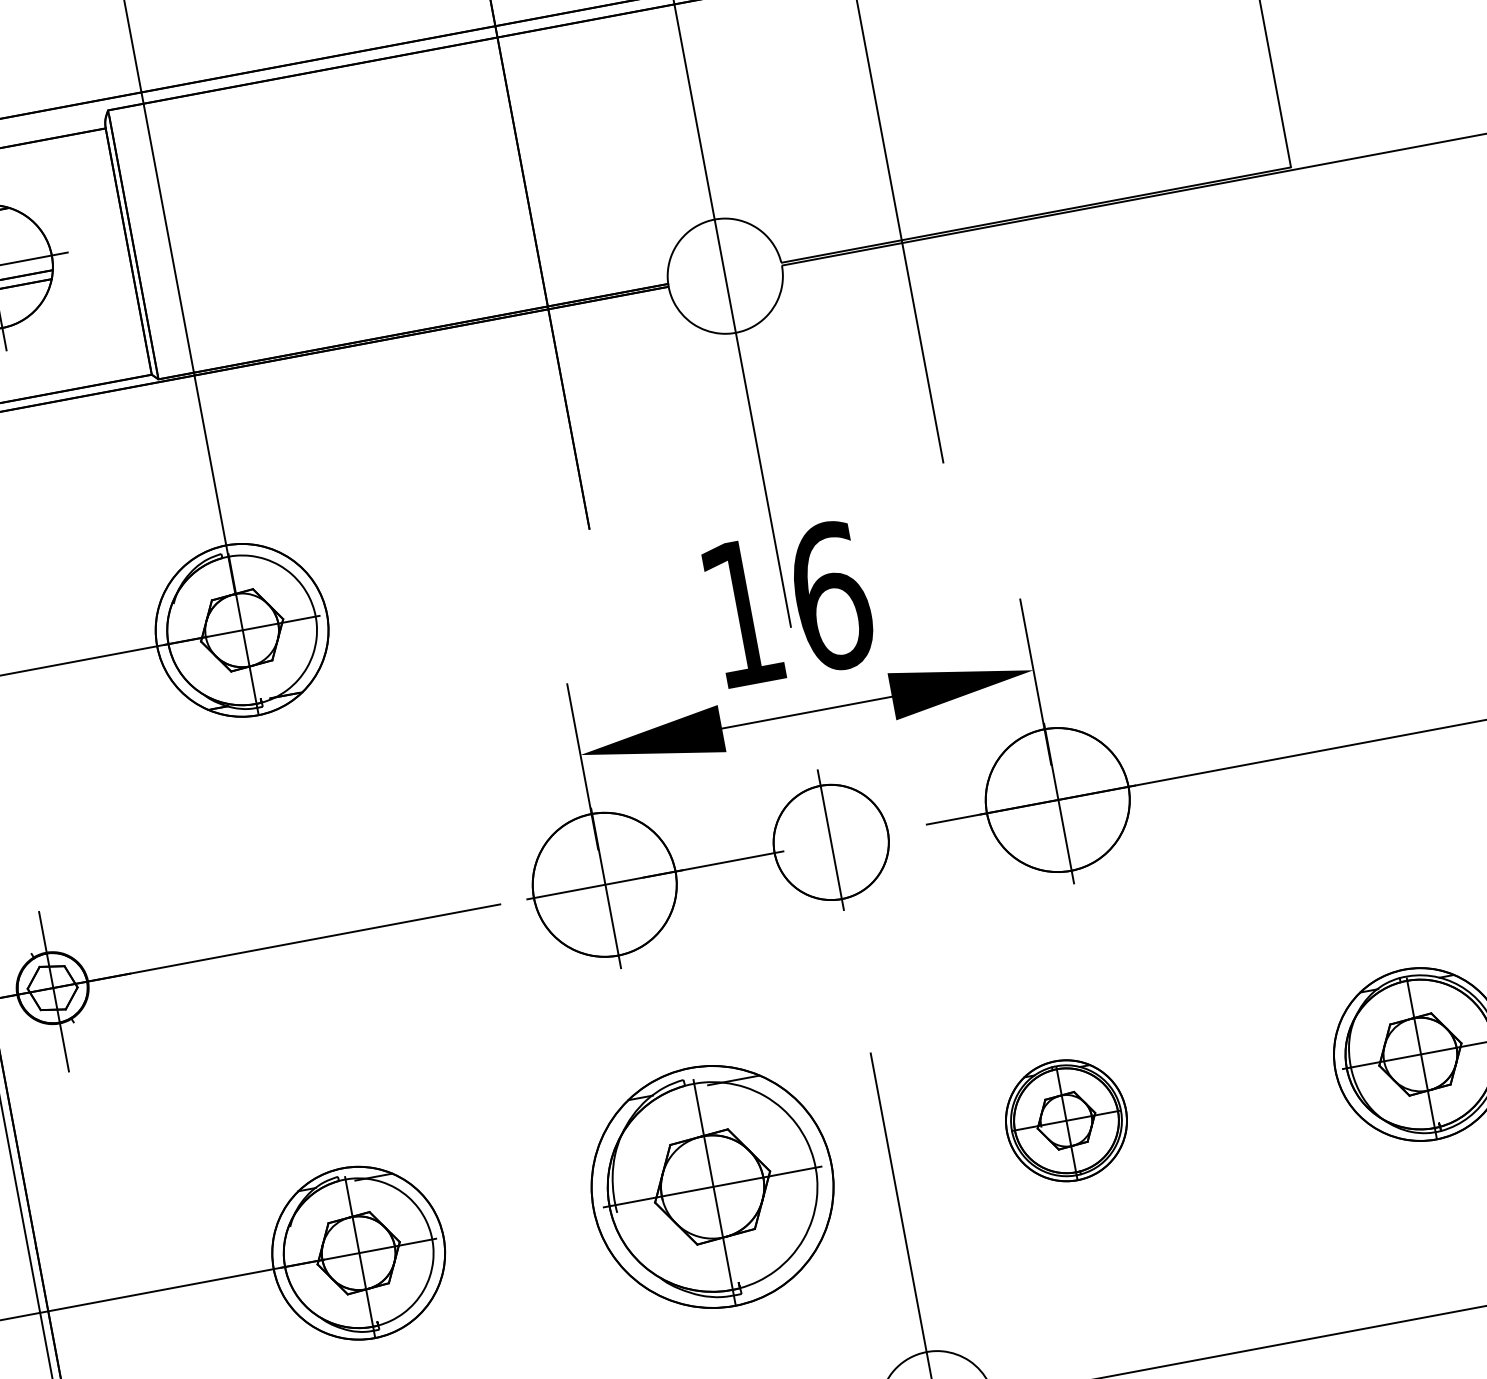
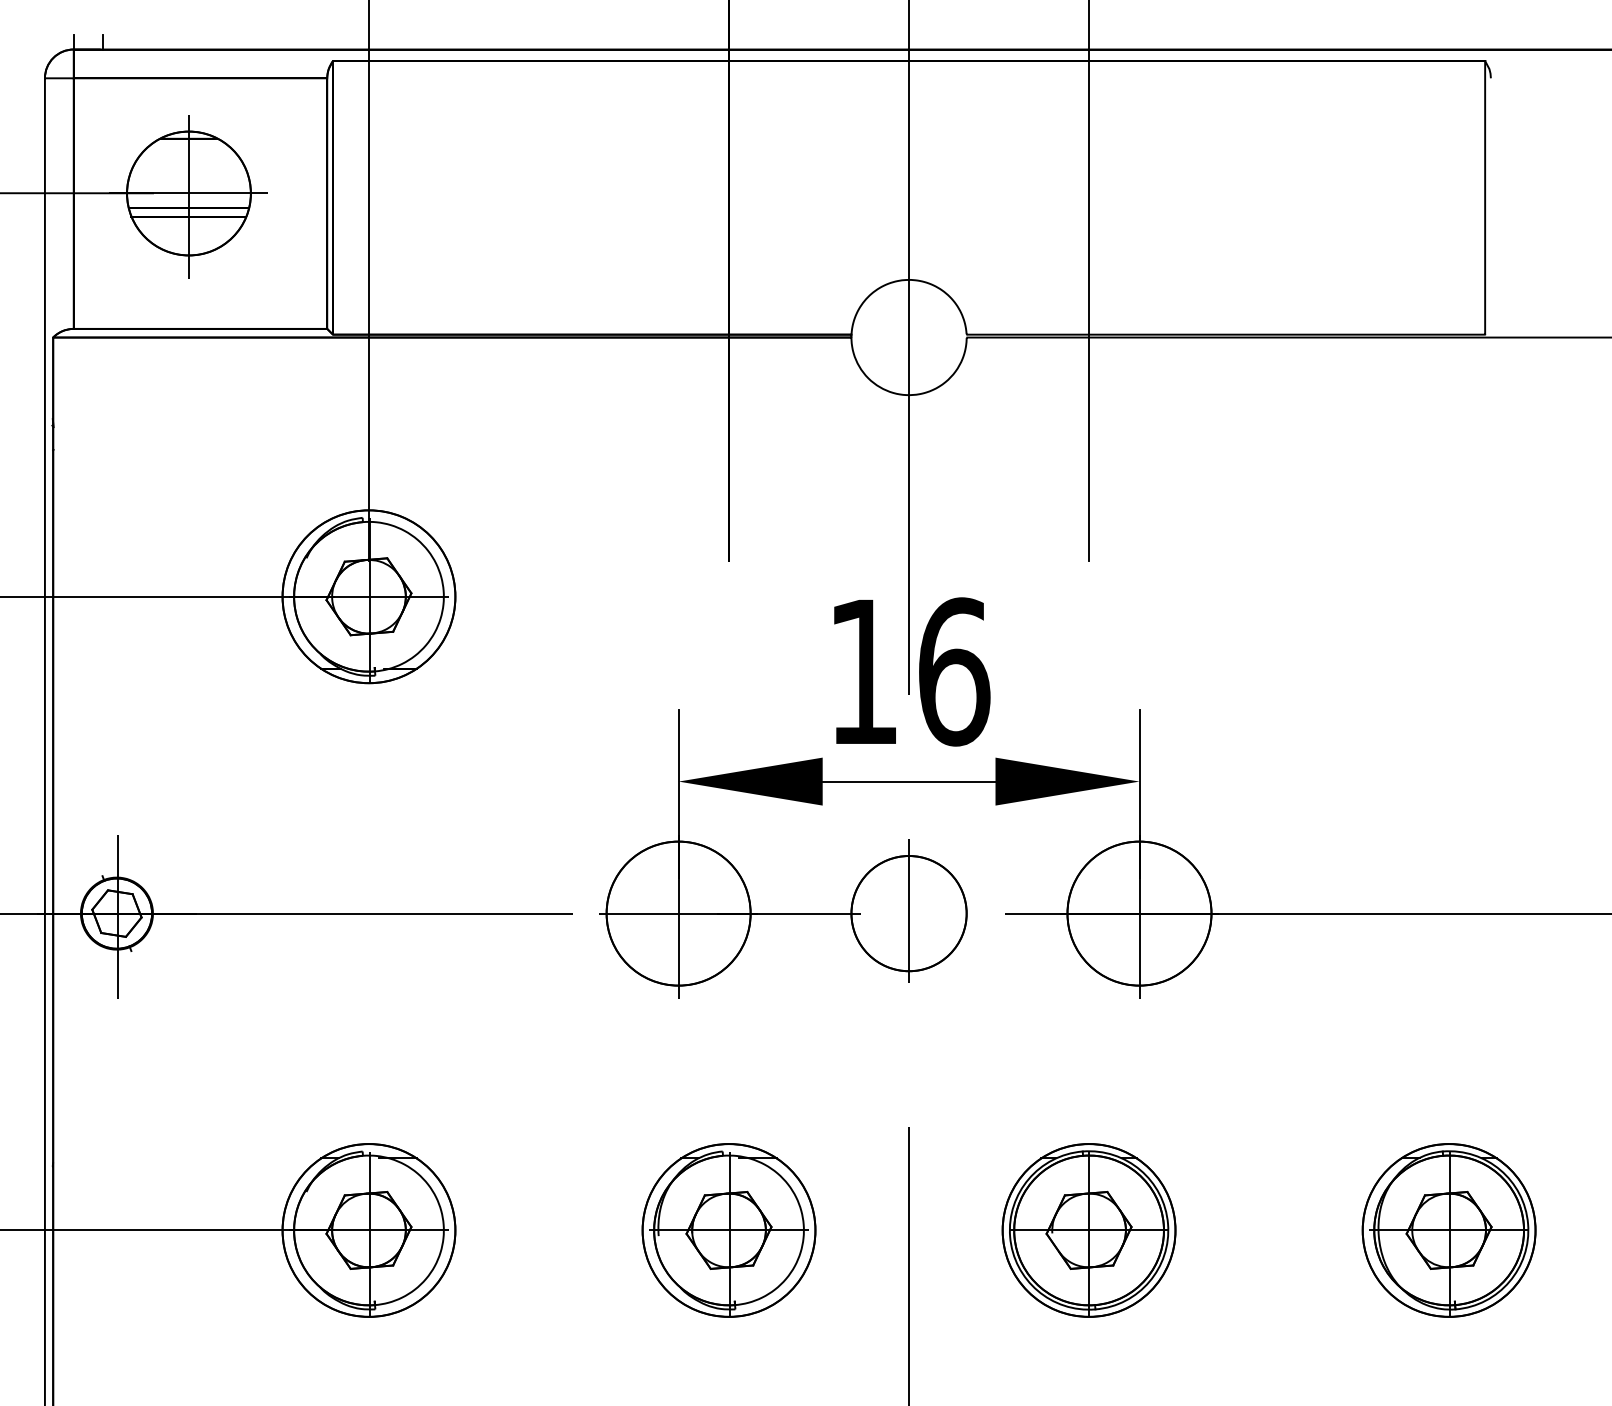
part: (1065, 1120) -> (1088, 1230), size x1.43
part: (712, 1187) -> (728, 1230), size x0.71

